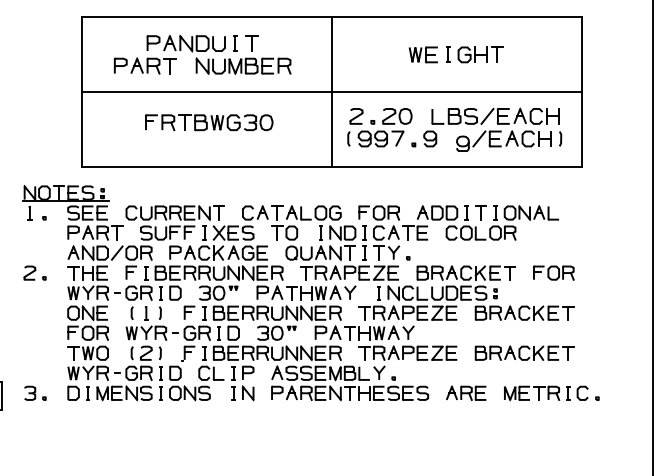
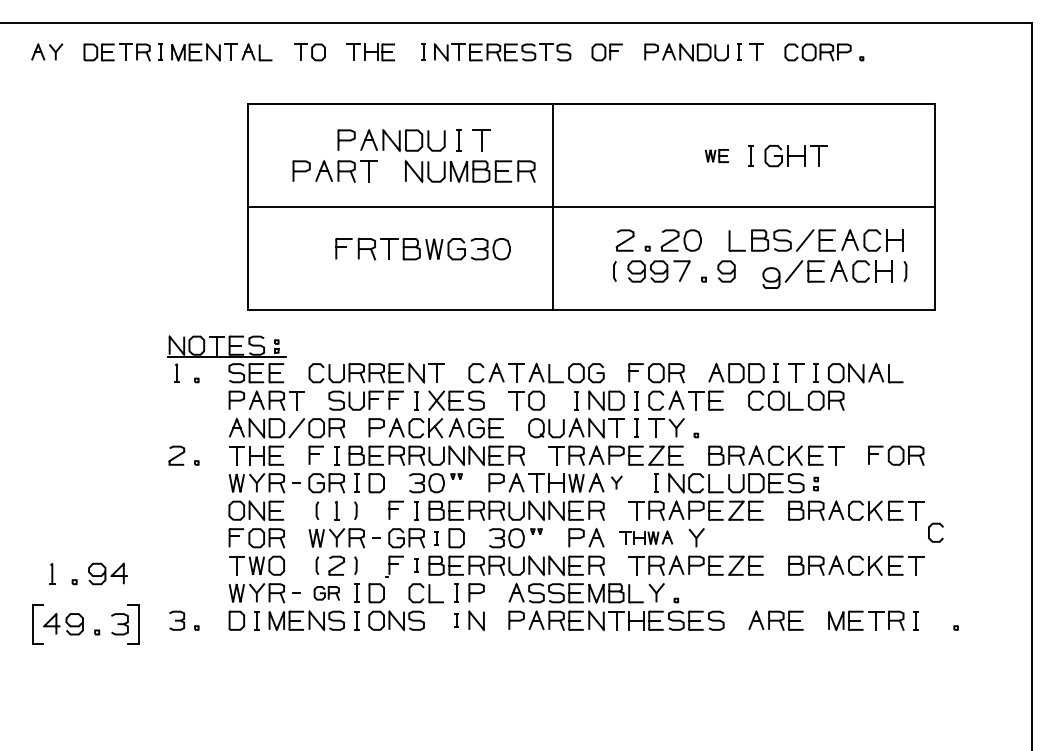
part: (422, 54) -> (716, 155), size x0.6
line: (331, 91) -> (552, 206), moved
part: (350, 292) -> (616, 482), size x0.7
part: (218, 332) -> (436, 537), size x0.7
part: (371, 332) -> (646, 537), size x0.7
part: (204, 353) -> (416, 565), size x0.7
part: (138, 373) -> (326, 593), size x0.7
part: (233, 393) -> (456, 620), size x0.7
curve: (578, 393) -> (929, 532), moved

